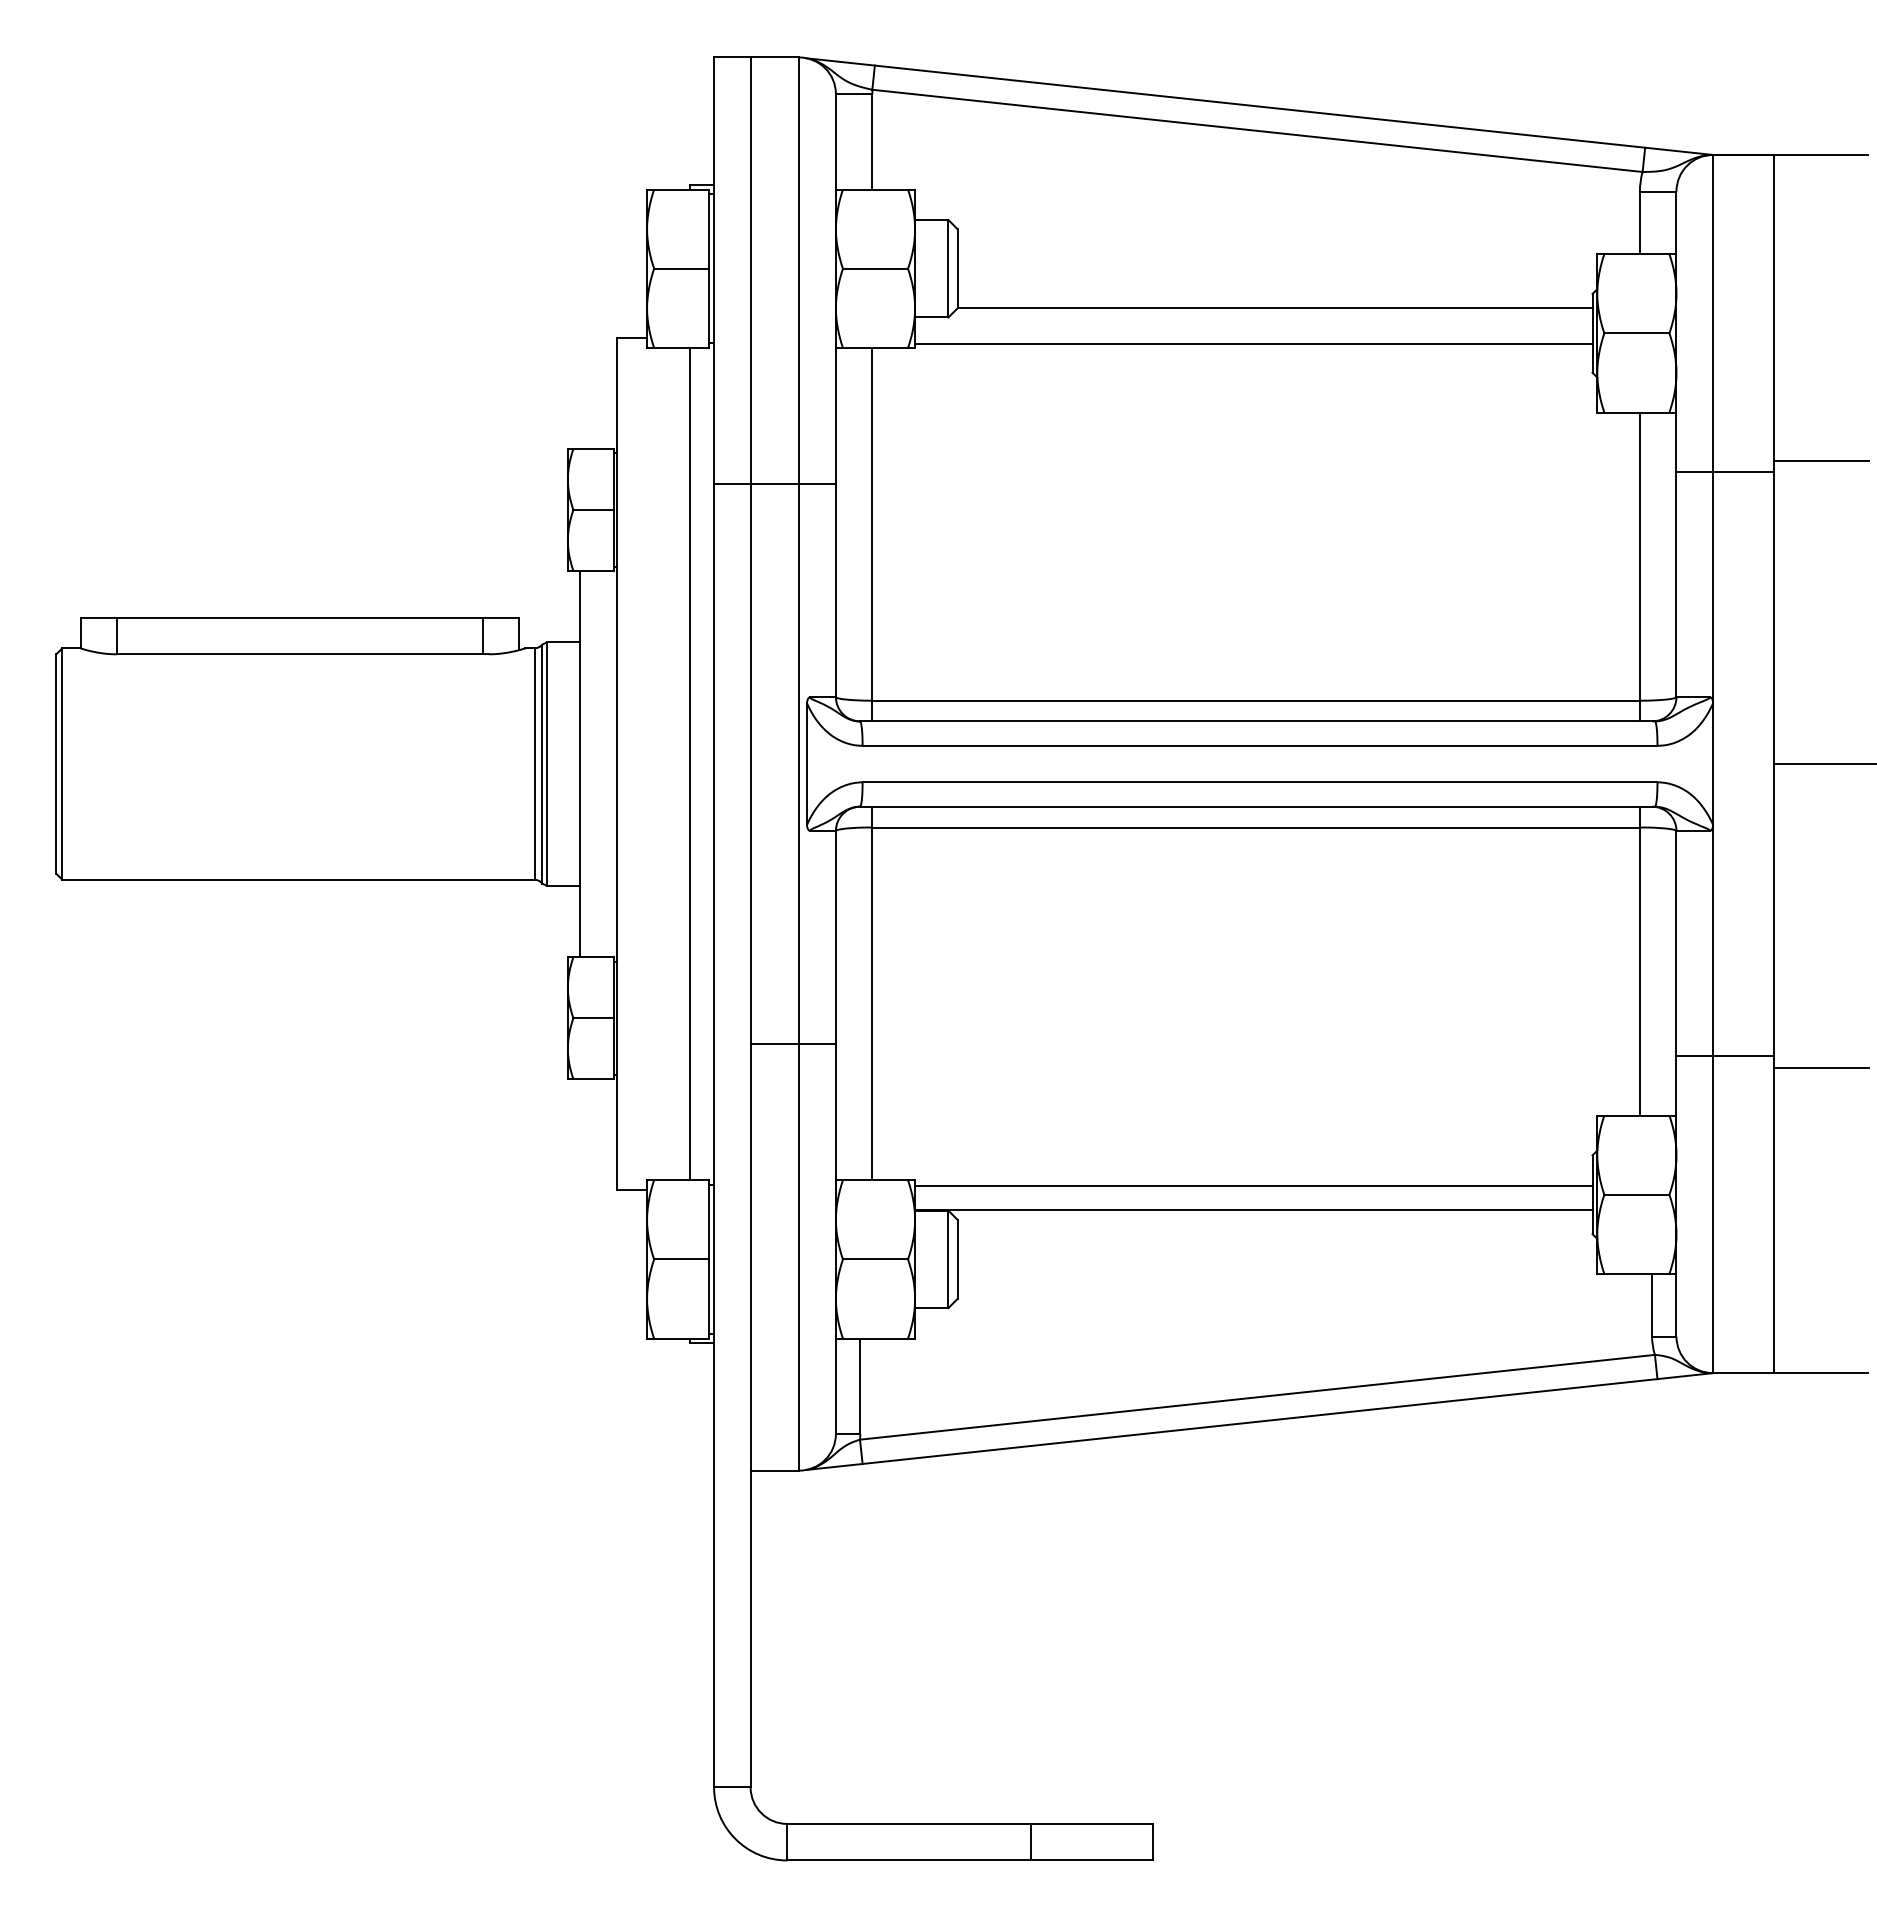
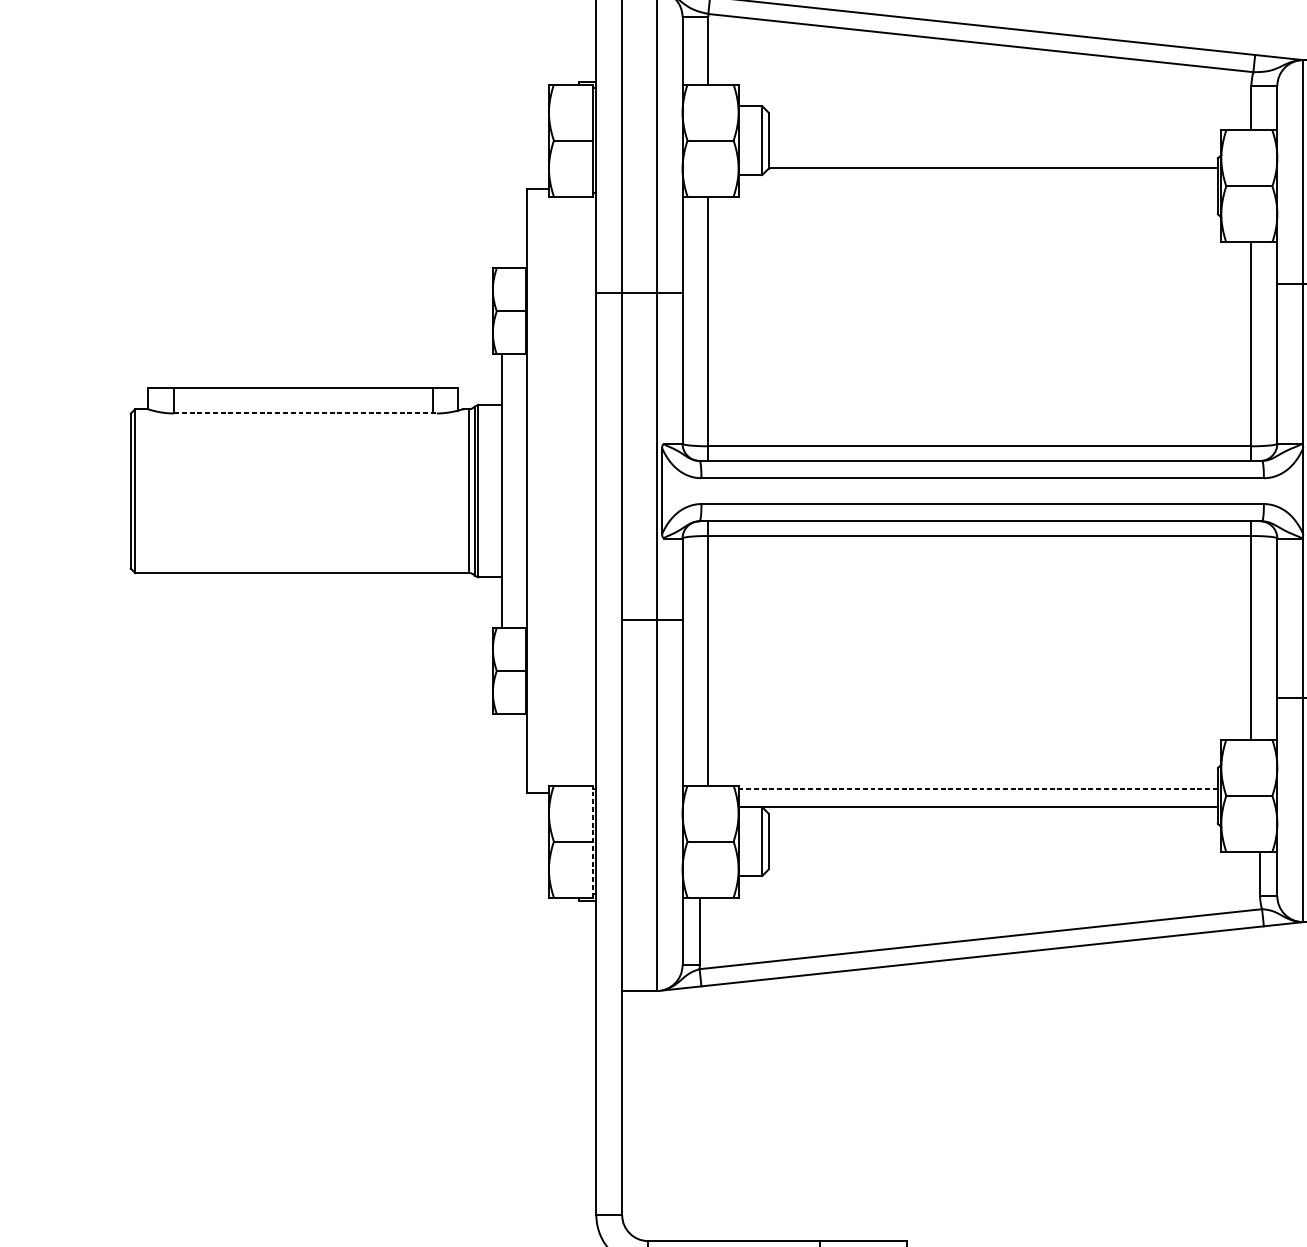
line: (1253, 344) -> (978, 194), removed
line: (302, 654) -> (305, 413), solid -> dashed
line: (689, 763) -> (578, 490), removed
line: (792, 1044) -> (651, 620), moved
line: (1253, 1185) -> (978, 789), solid -> dashed
line: (709, 1258) -> (593, 840), solid -> dashed

